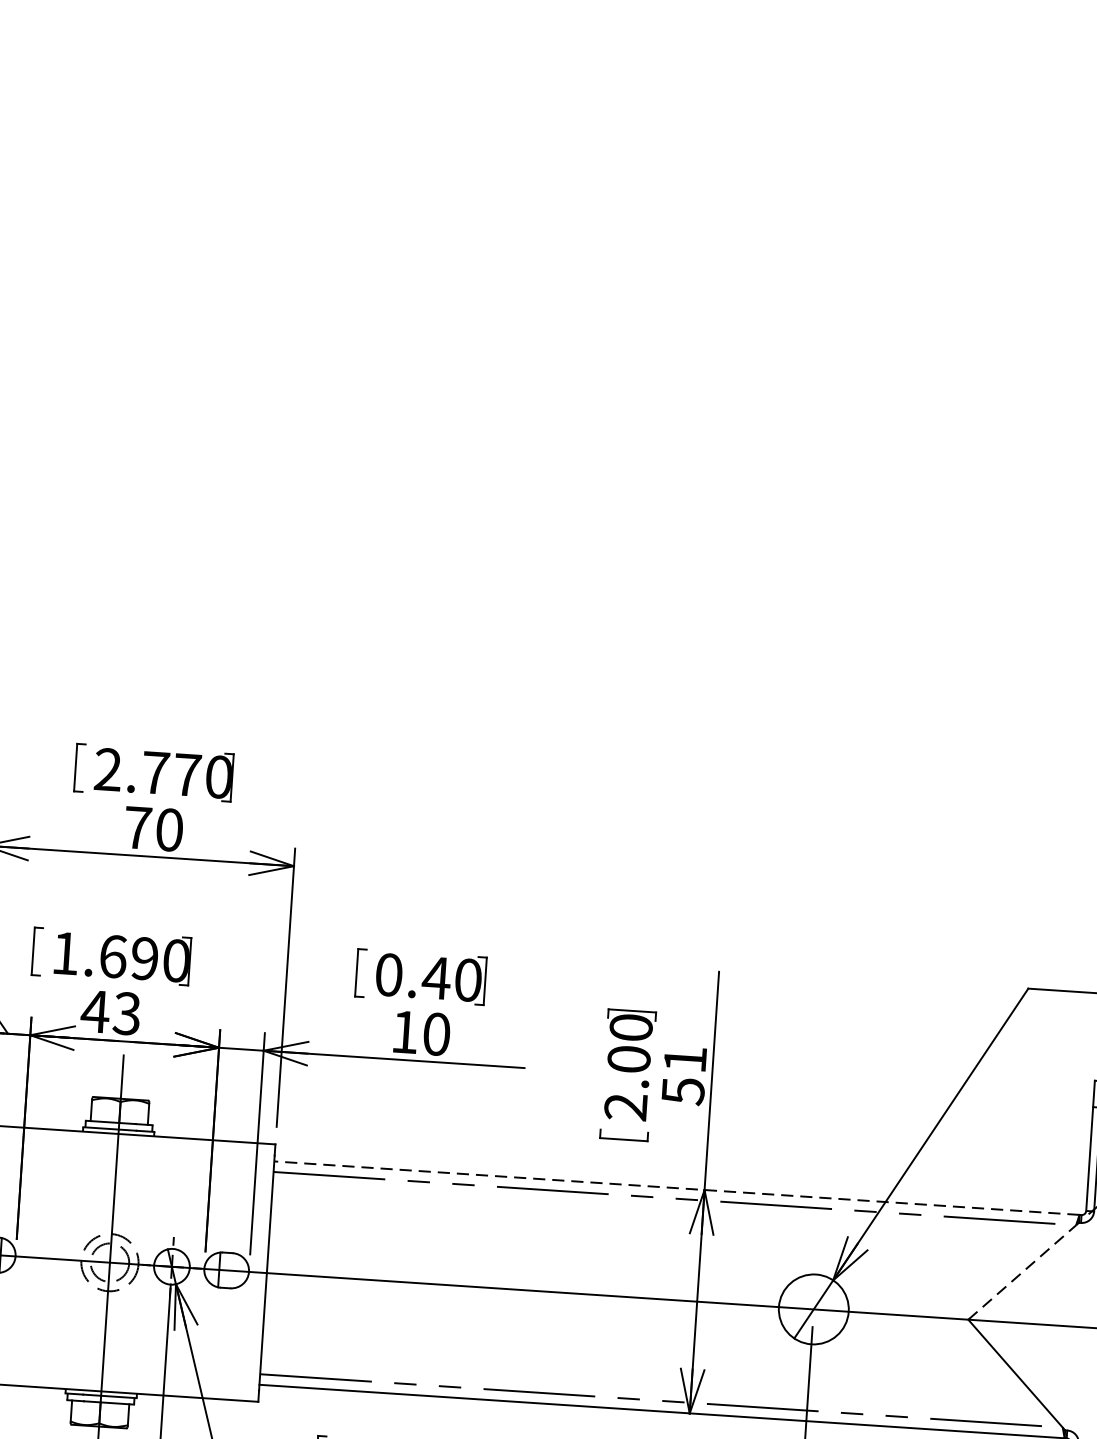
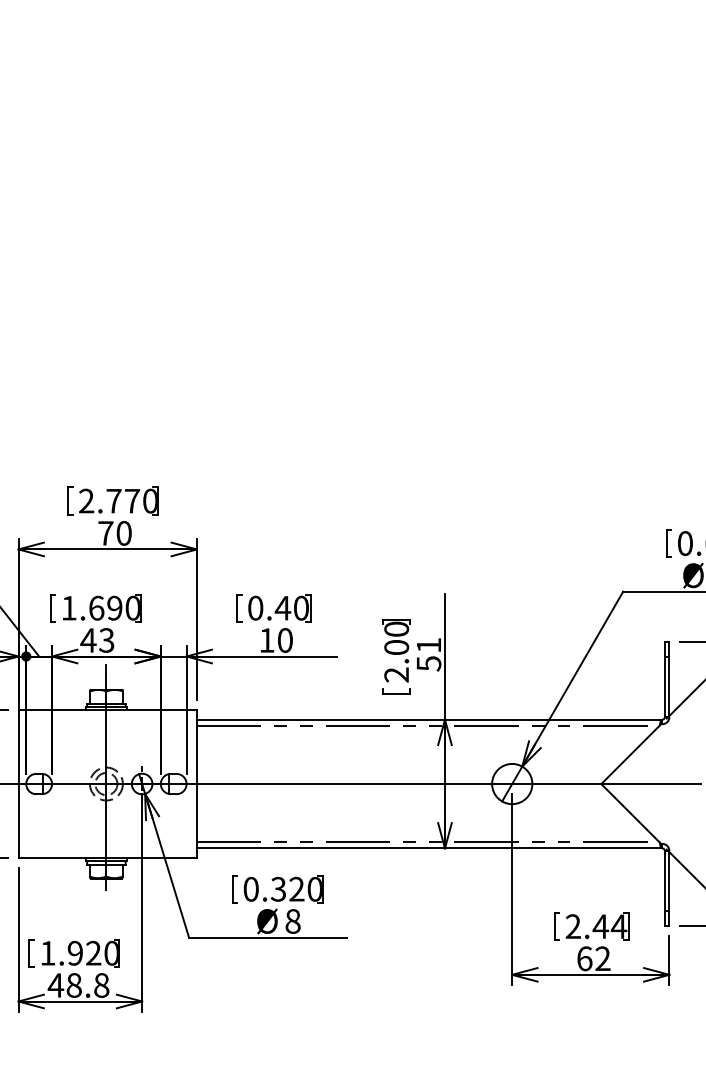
line: (676, 1187) -> (428, 719), dashed -> solid
line: (1022, 1271) -> (630, 754), dashed -> solid

